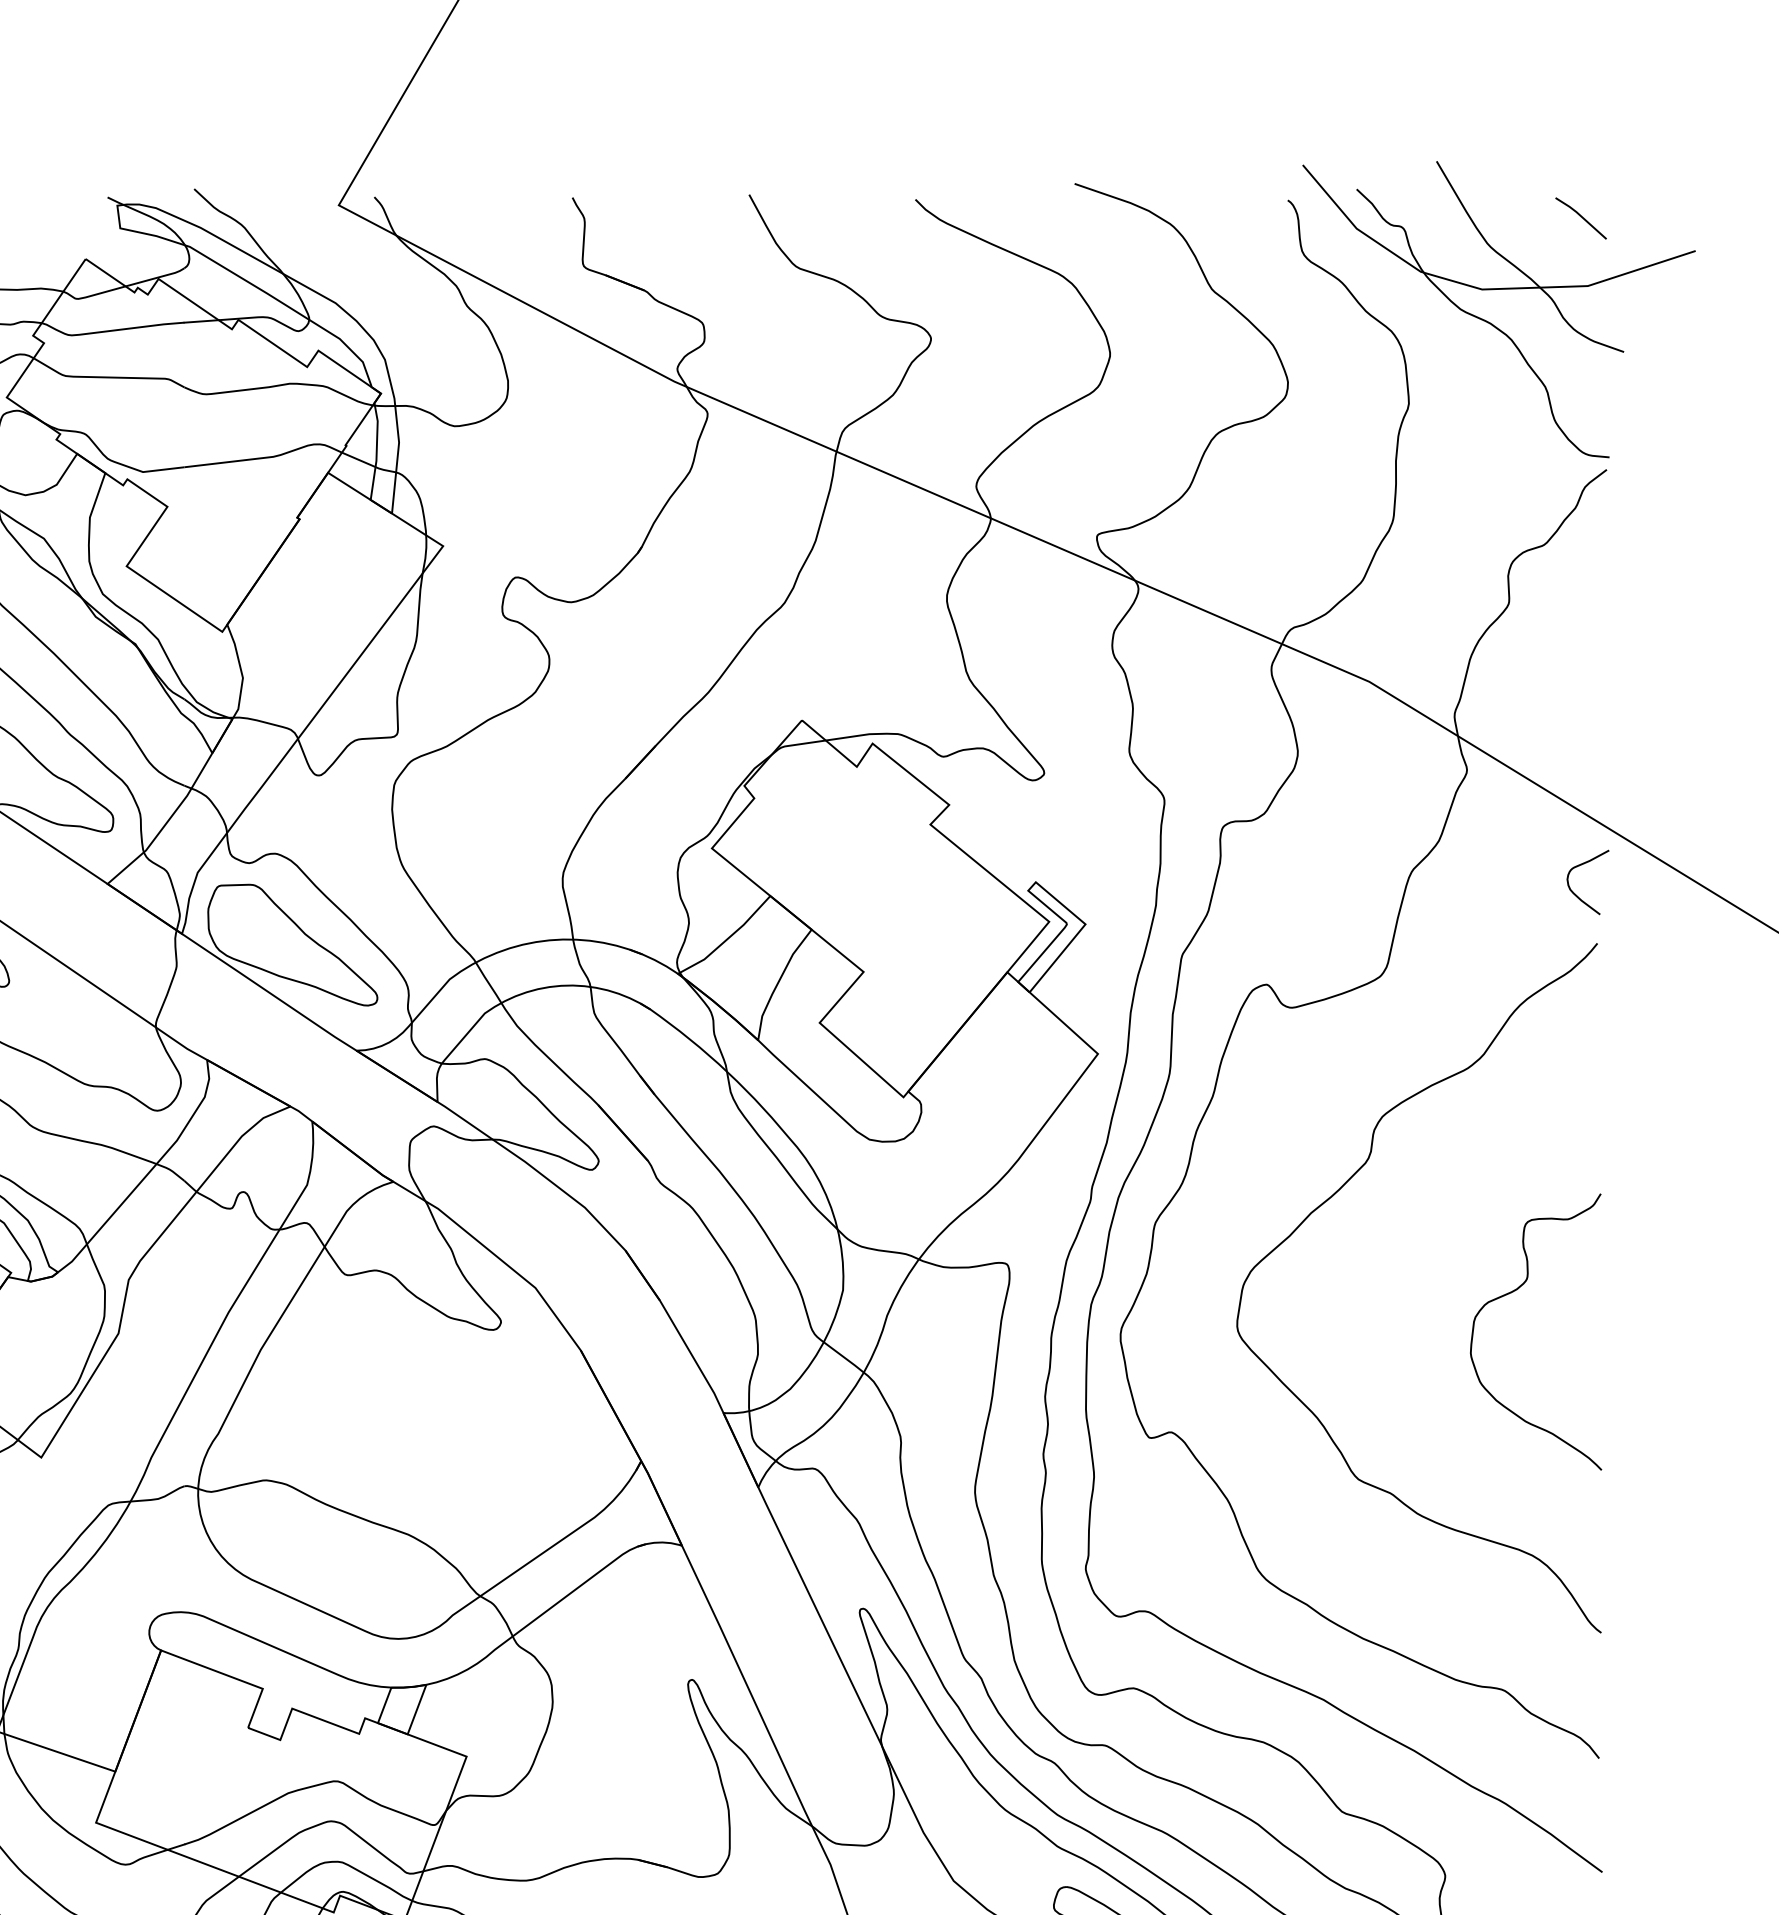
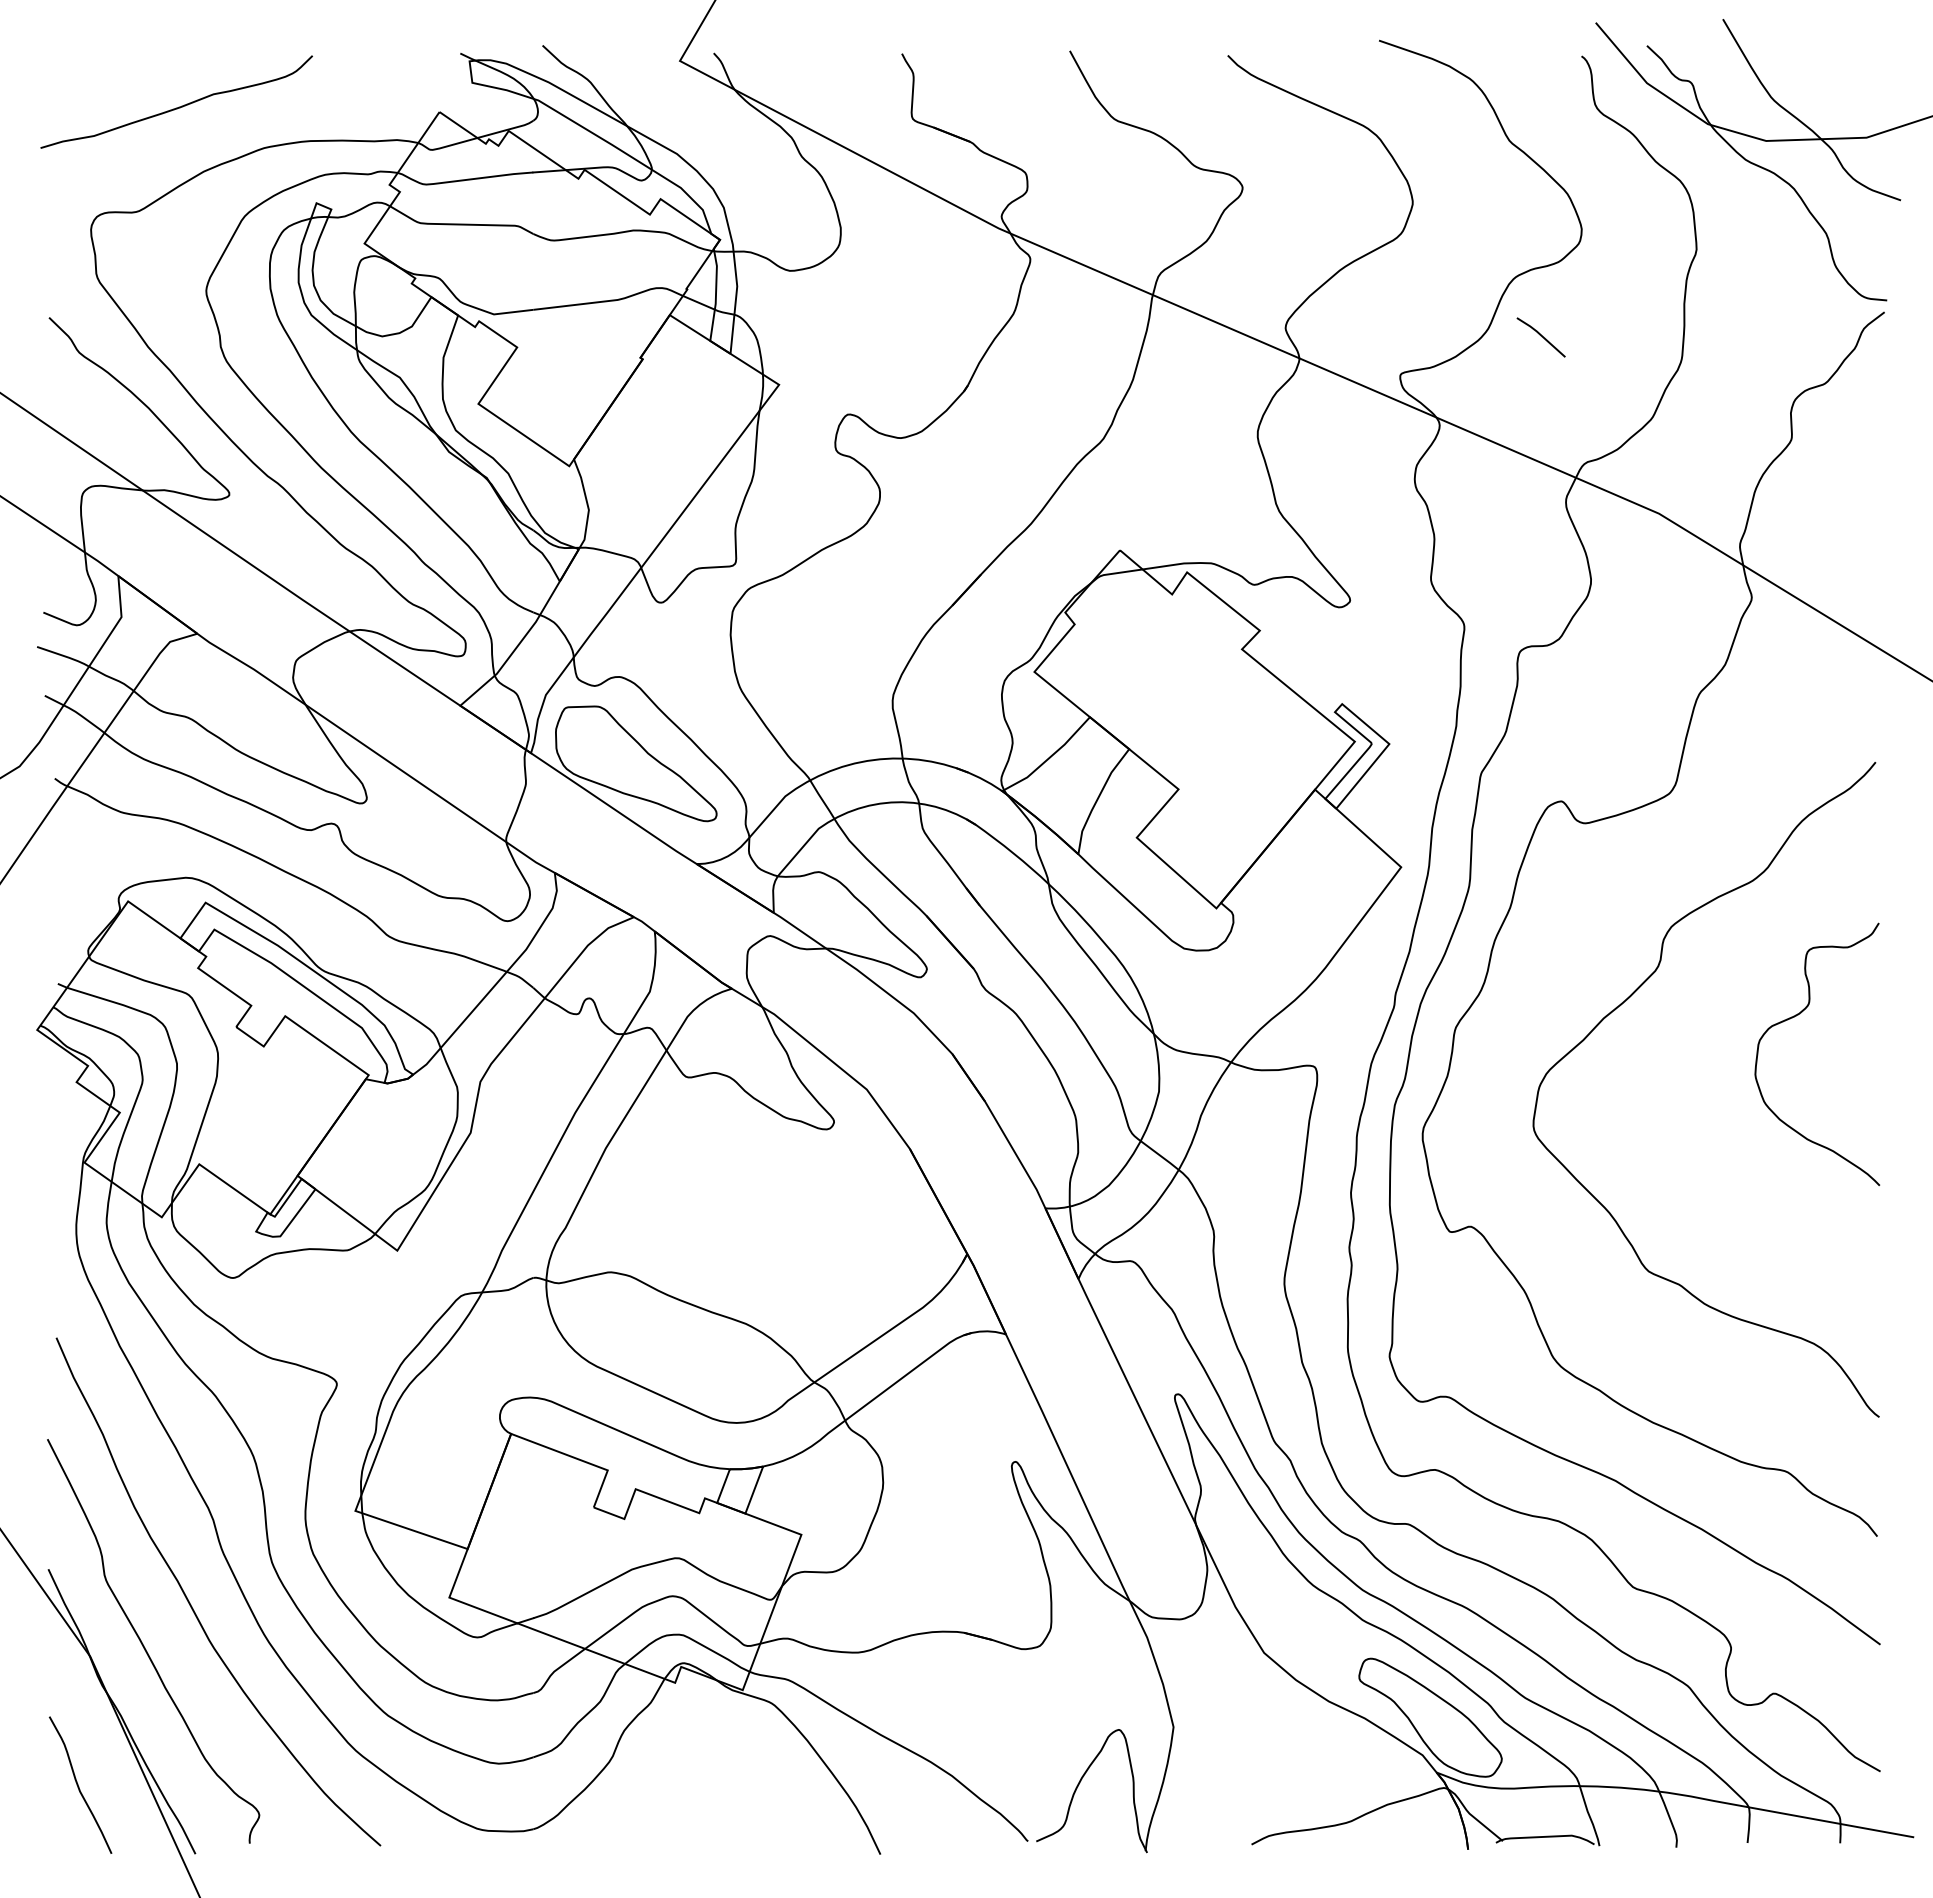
line: (1580, 217) -> (1540, 336), moved
curve: (1576, 894) -> (1855, 715), removed
curve: (1516, 1291) -> (1798, 1015), moved

